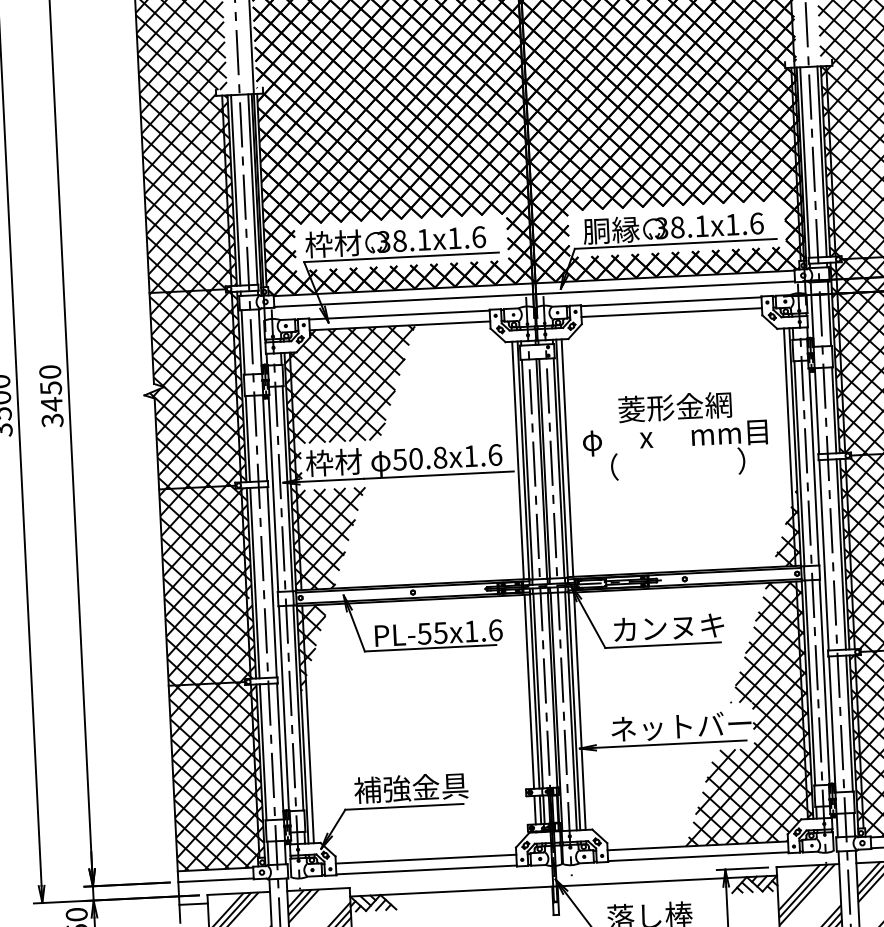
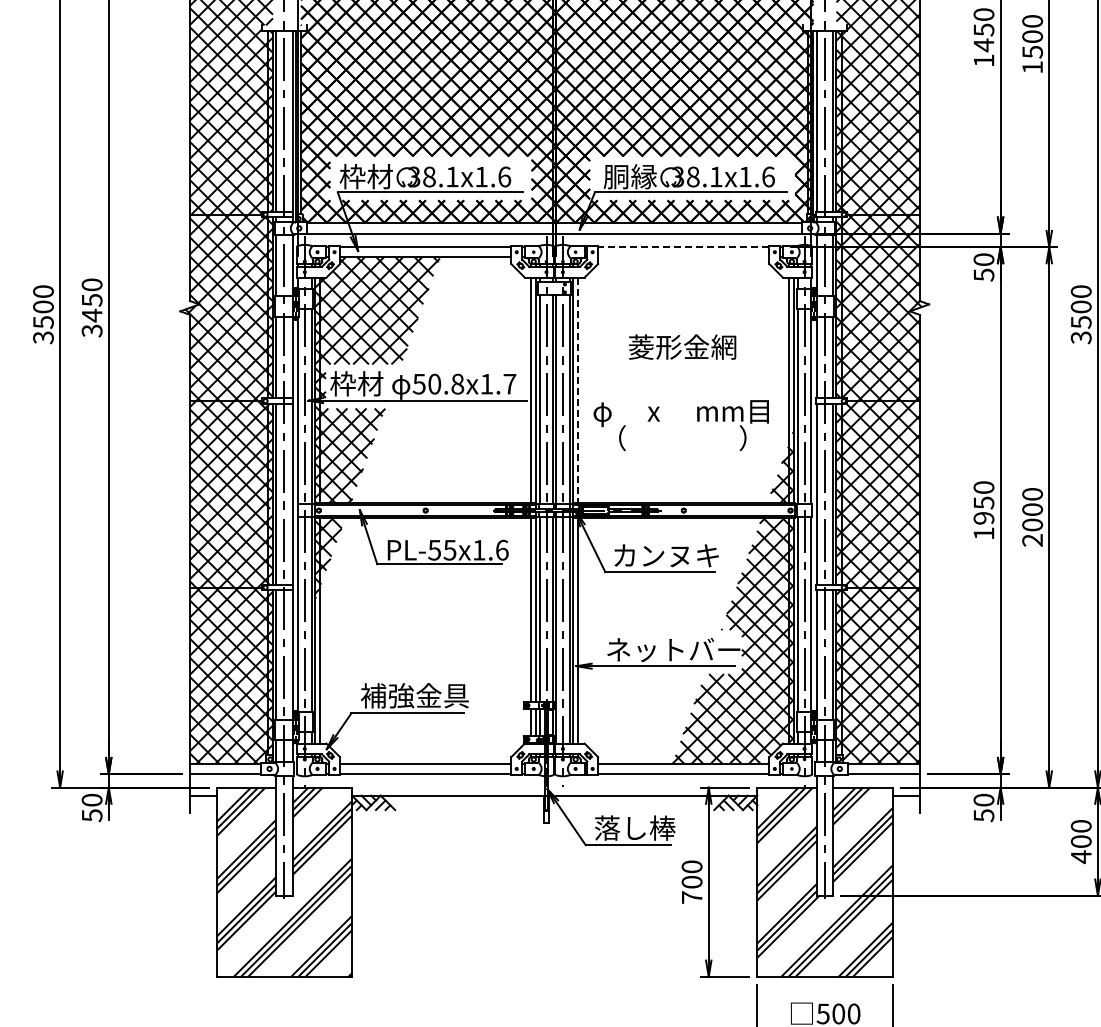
line: (670, 302) -> (683, 247), solid -> dashed
line: (671, 312) -> (683, 257), removed
text: (675, 450) -> (680, 425), moved
text: (494, 454) -> (509, 383), 50.8x1.6 -> 50.8x1.7
line: (567, 458) -> (578, 390), solid -> dashed

